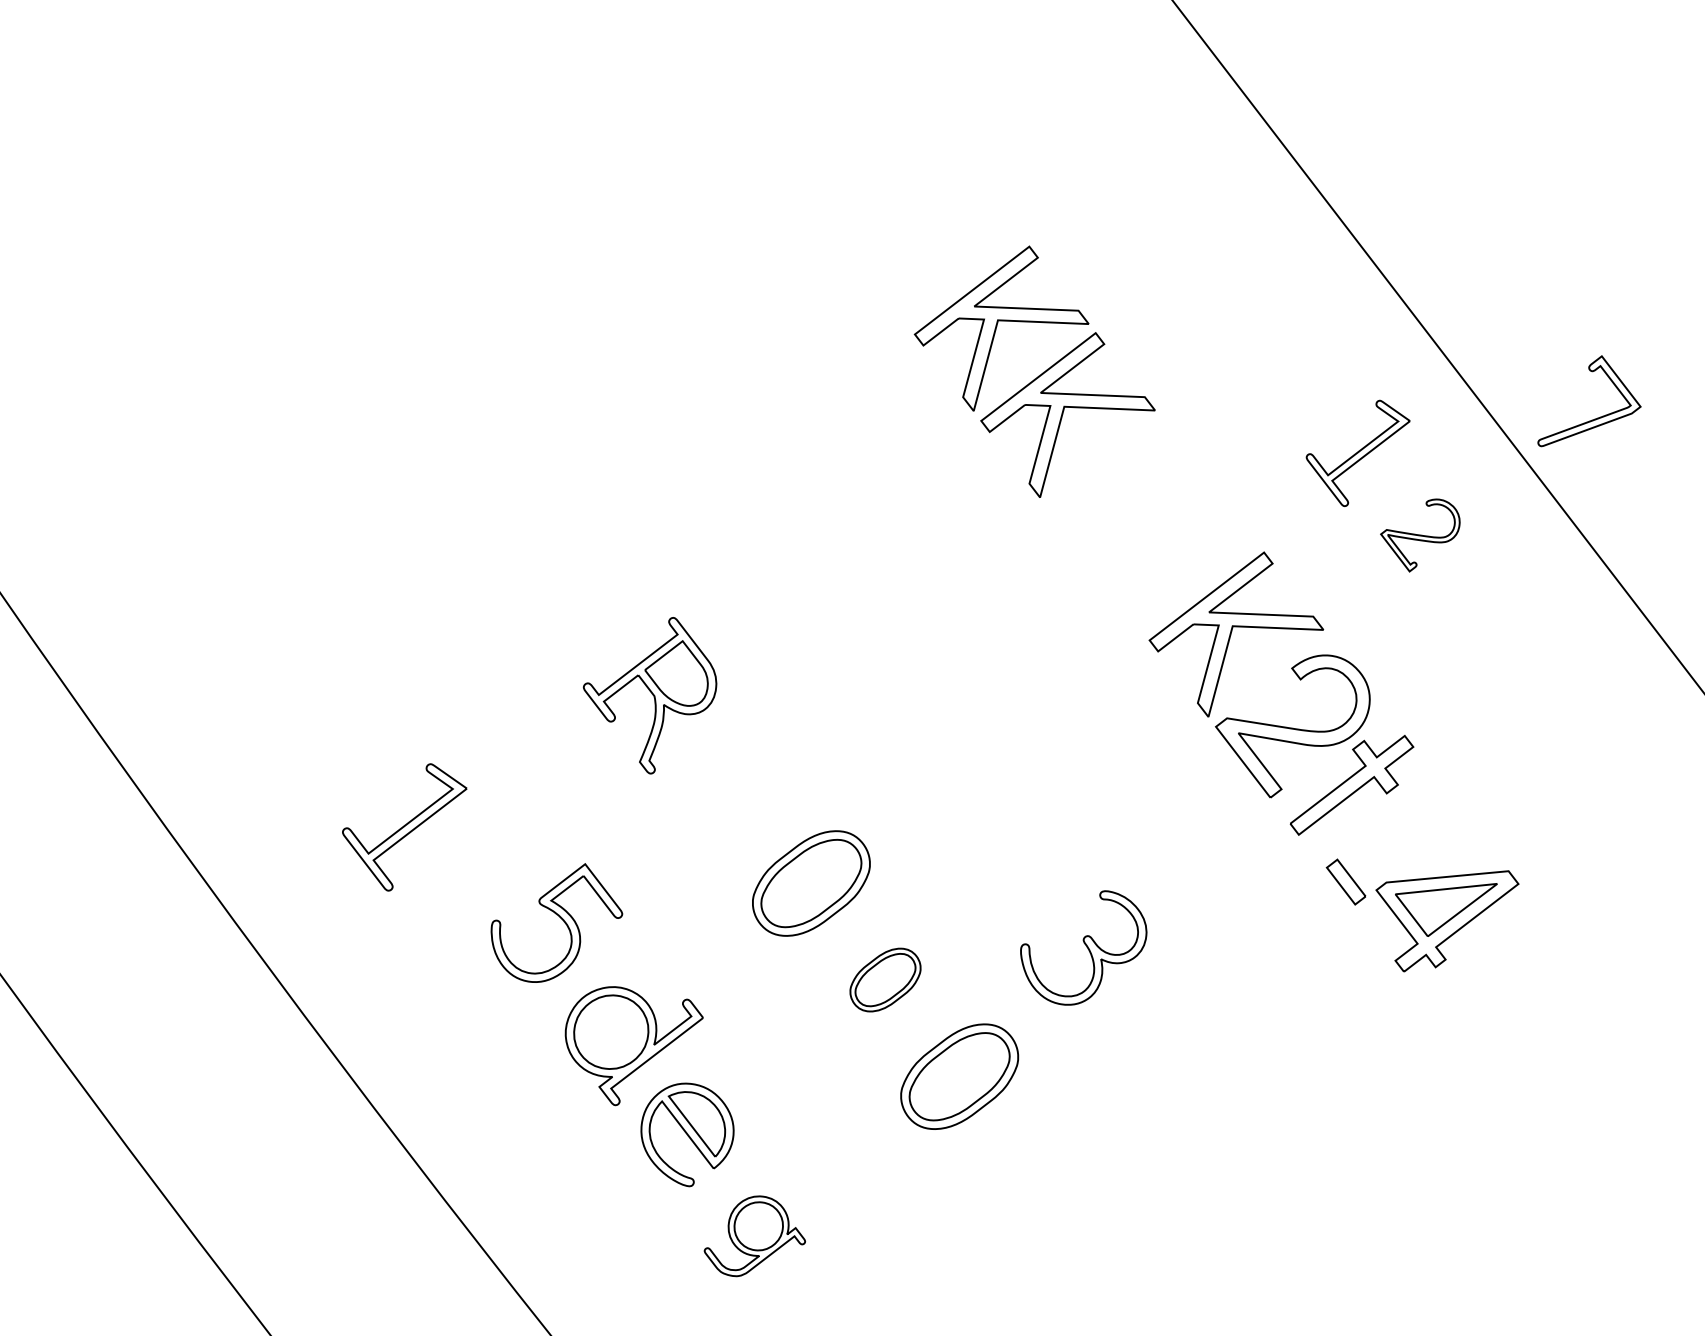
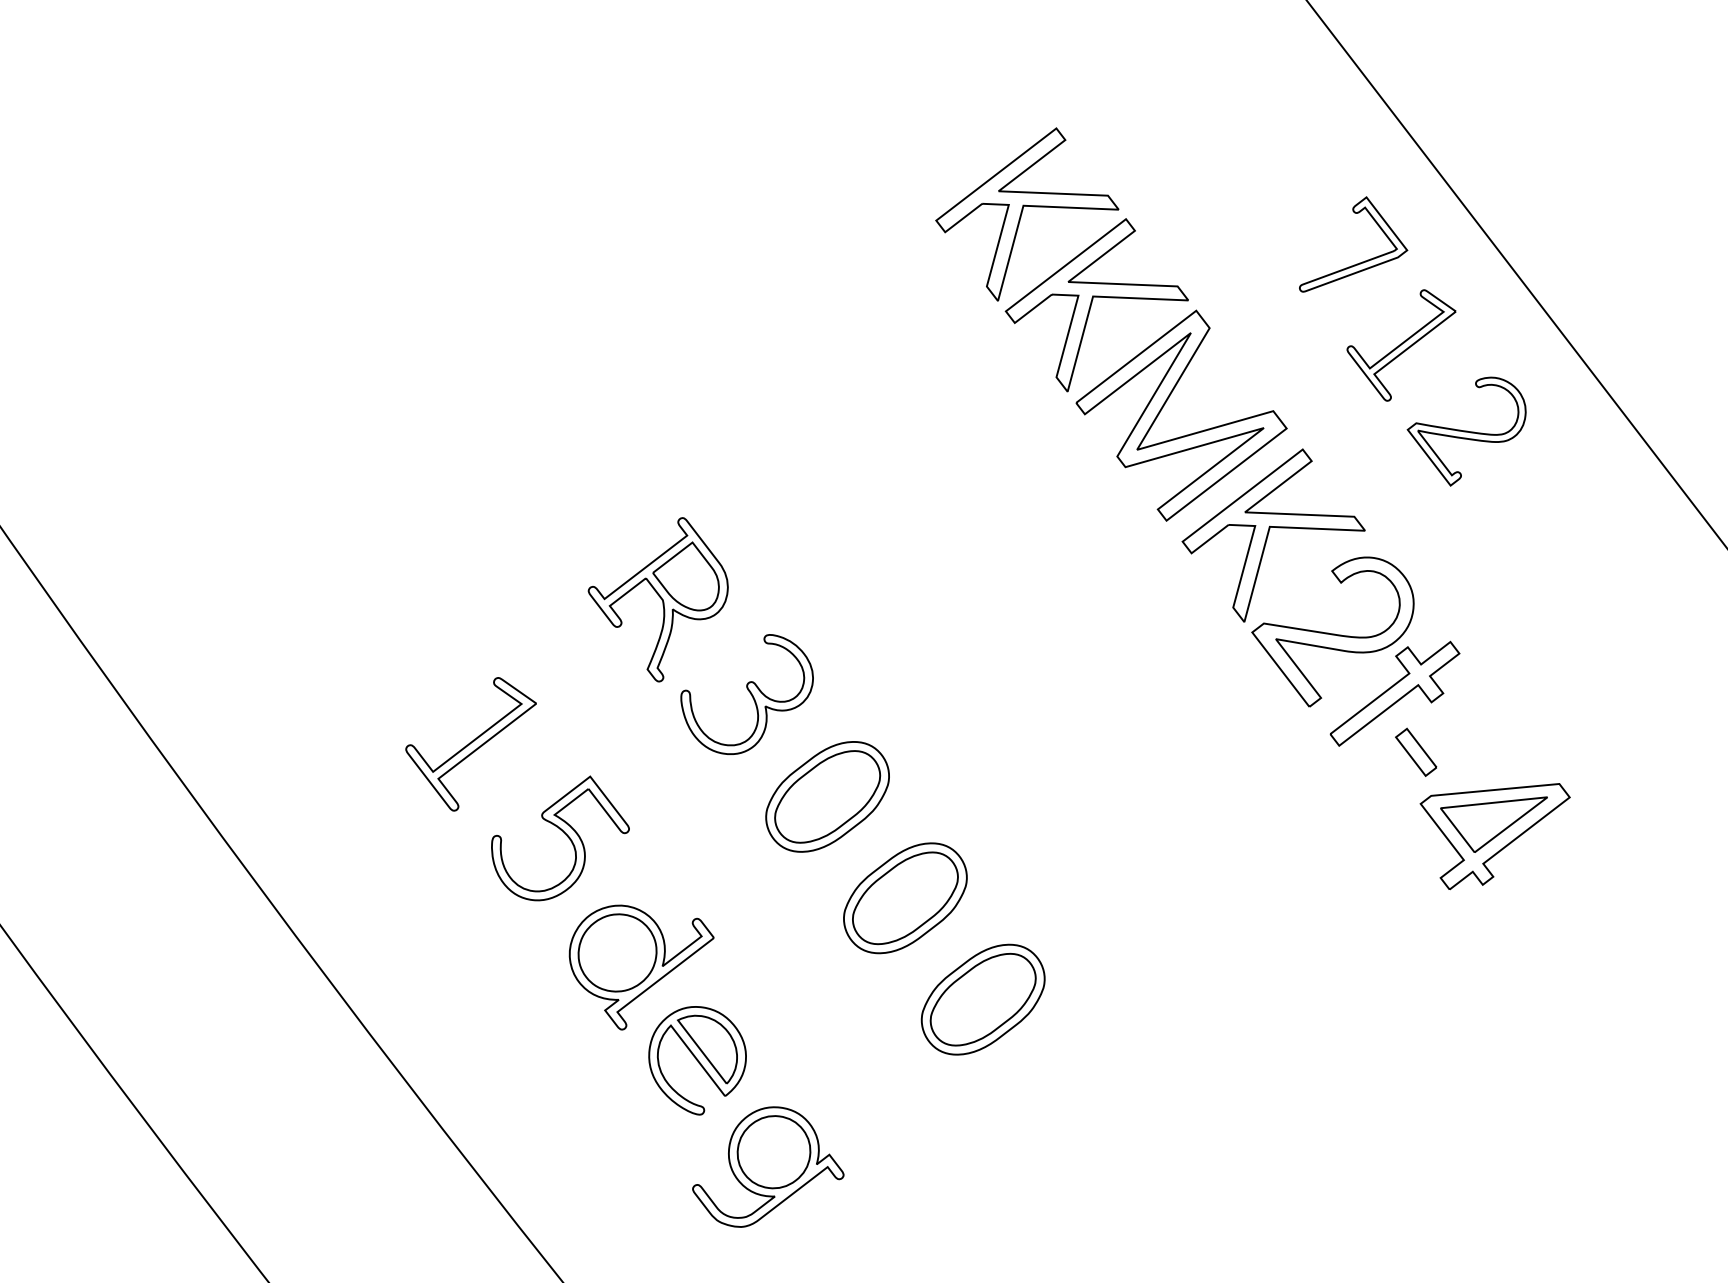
part: (1594, 418) -> (1358, 262), moved
part: (1420, 535) -> (1466, 431), size x1.43
part: (1152, 538) -> (1185, 434), added
part: (404, 827) -> (470, 744), moved
part: (1345, 881) -> (1415, 751), moved
part: (1083, 947) -> (746, 694), moved
part: (885, 979) -> (905, 897), size x1.67
part: (754, 1236) -> (767, 1167), size x1.43

